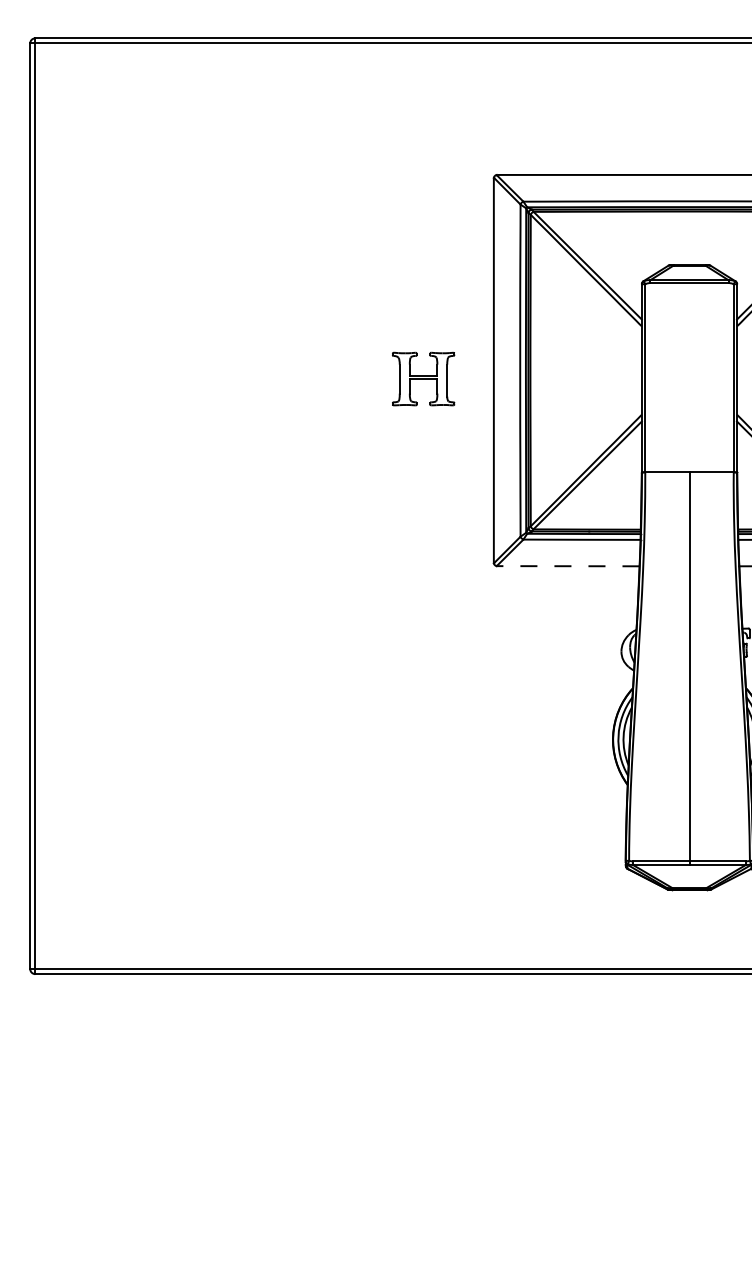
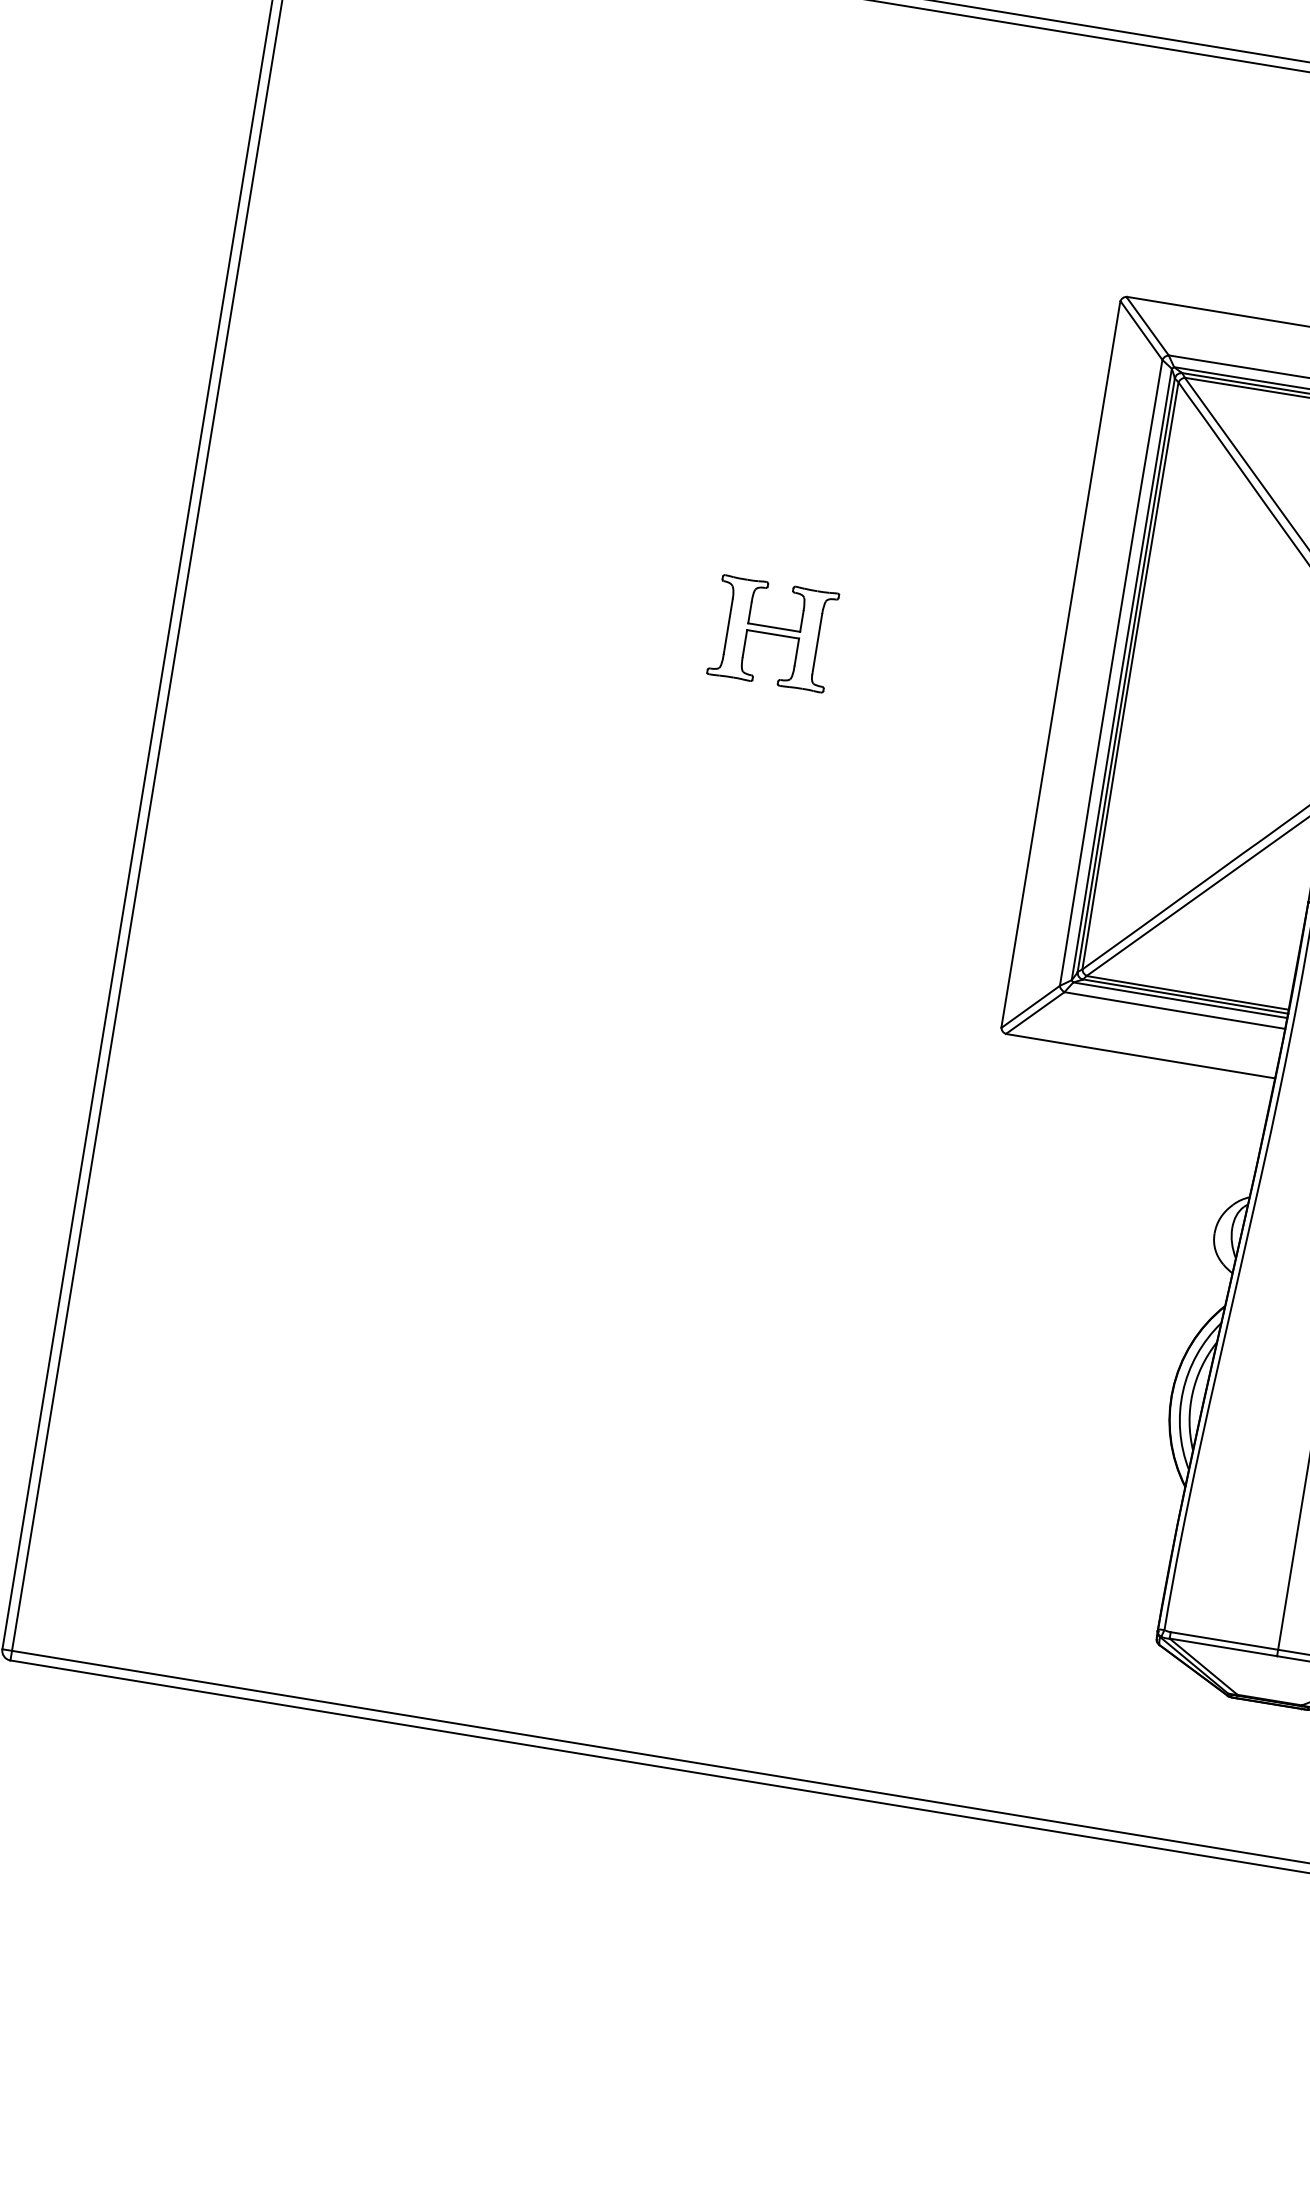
part: (423, 378) -> (773, 632), moved
line: (567, 566) -> (1139, 1056), dashed -> solid

